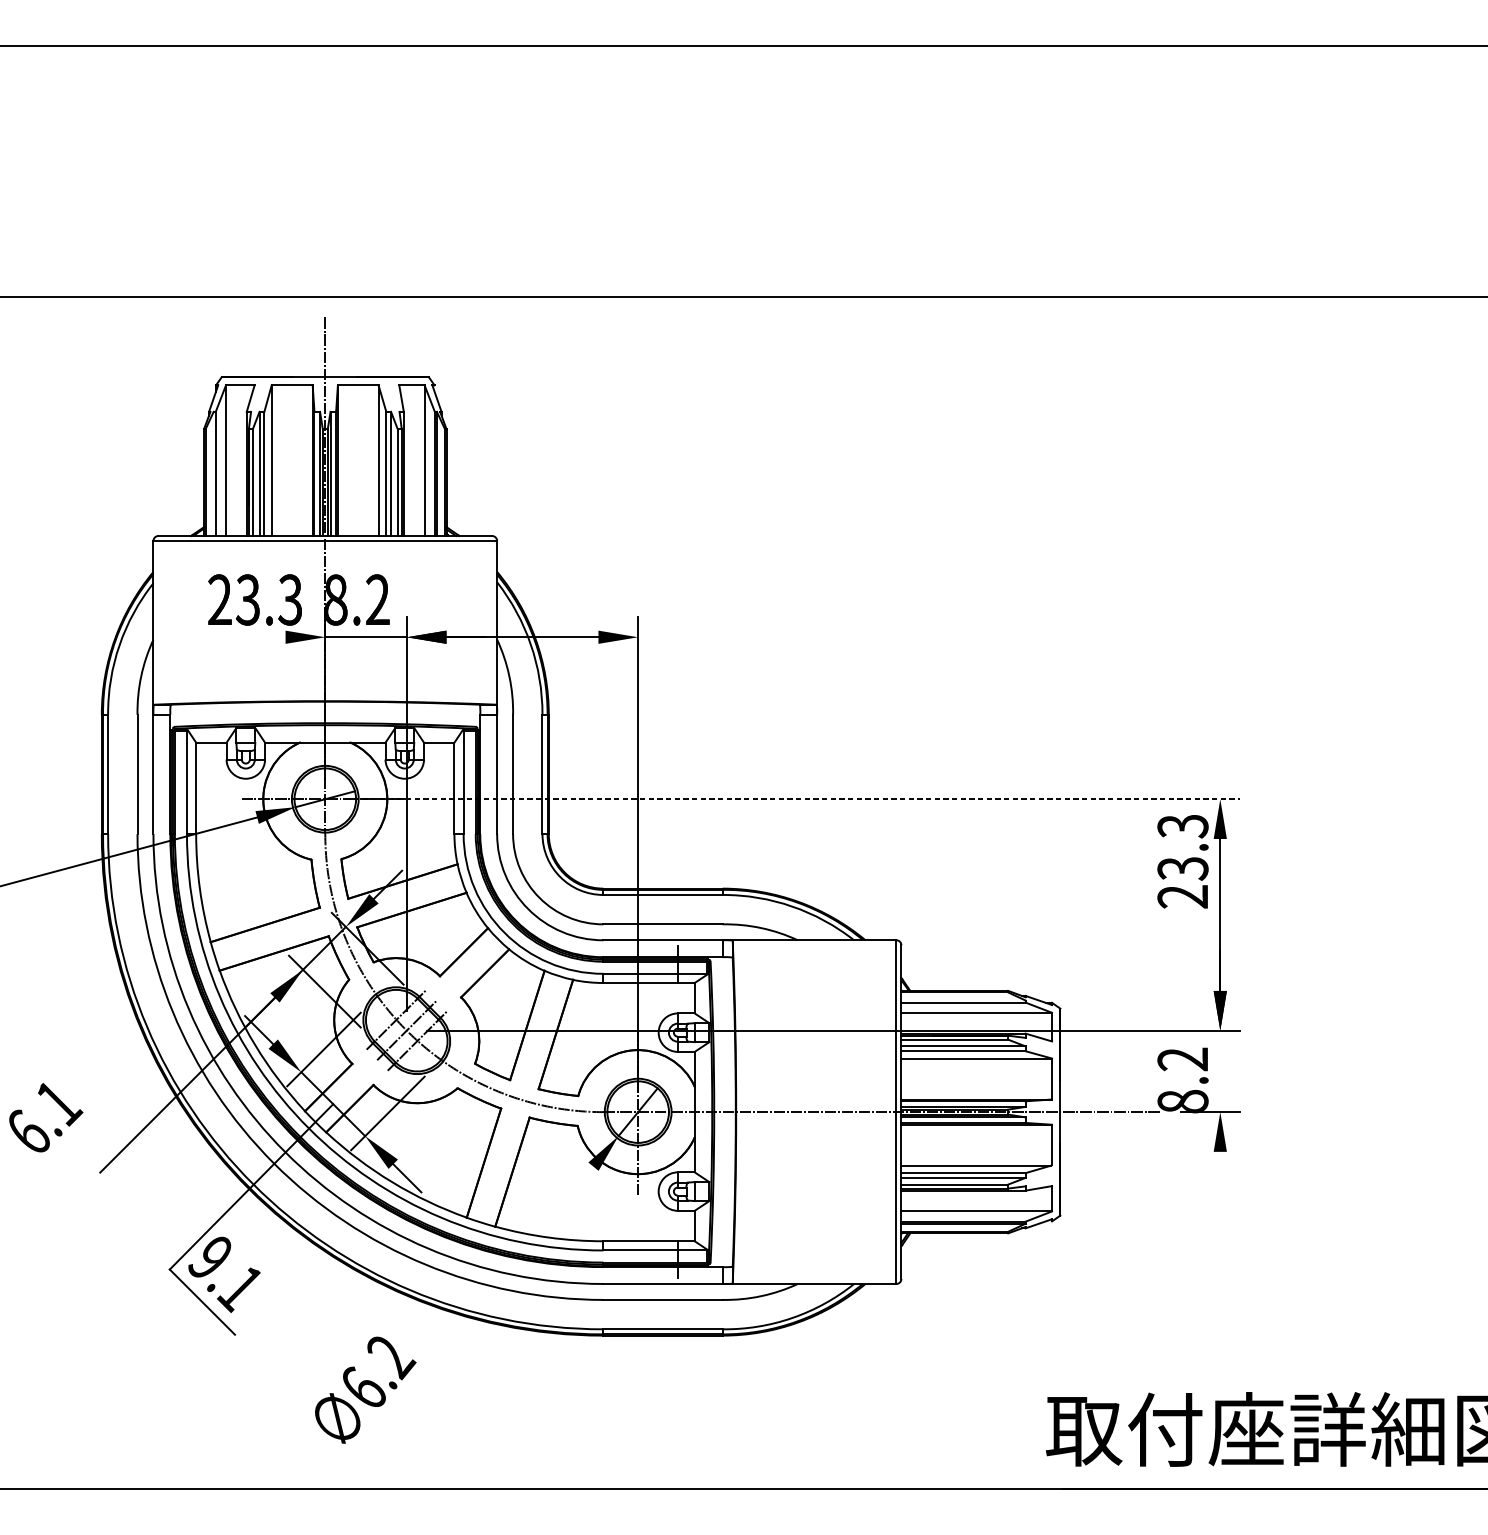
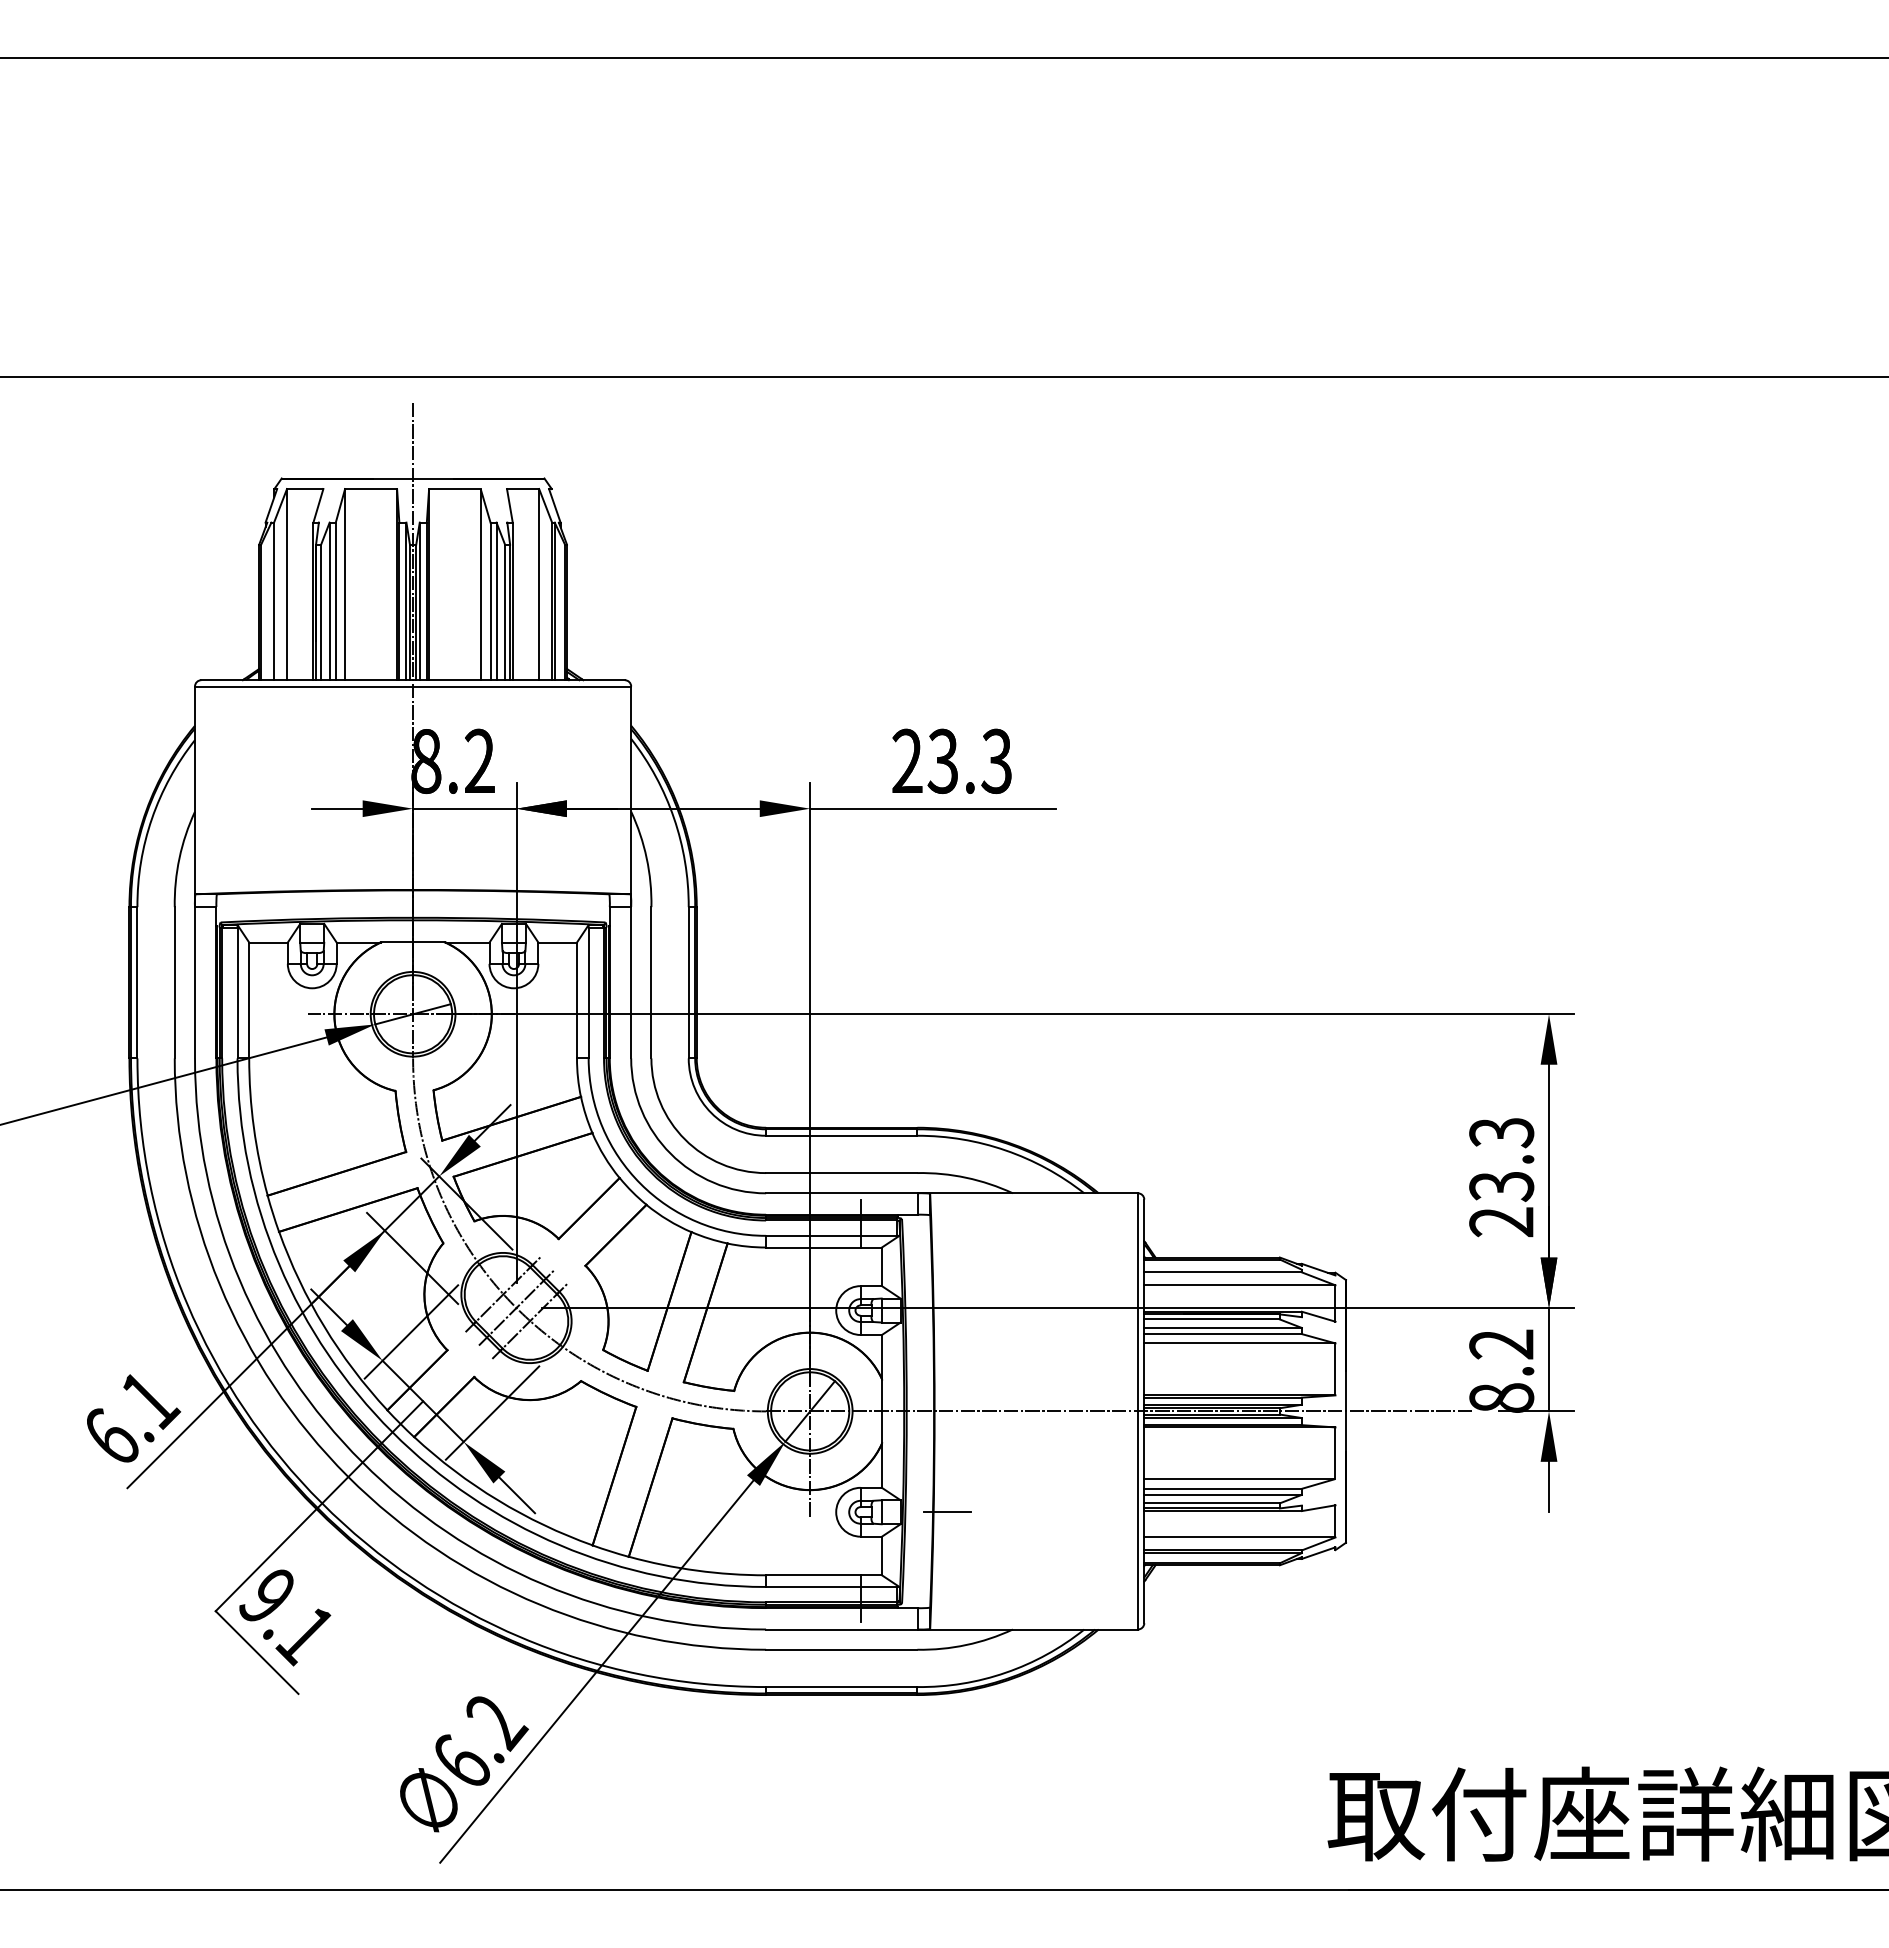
text: (254, 599) -> (951, 760), moved
line: (265, 637) -> (337, 808), added
line: (735, 637) -> (933, 808), added
line: (792, 799) -> (1006, 1014), dashed -> solid
text: (1182, 861) -> (1501, 1177), moved
line: (1220, 1071) -> (1549, 1359), added
text: (46, 1117) -> (134, 1418), moved
line: (1220, 1171) -> (1549, 1486), added
line: (745, 1191) -> (946, 1512), added
line: (469, 1317) -> (596, 1671), added

